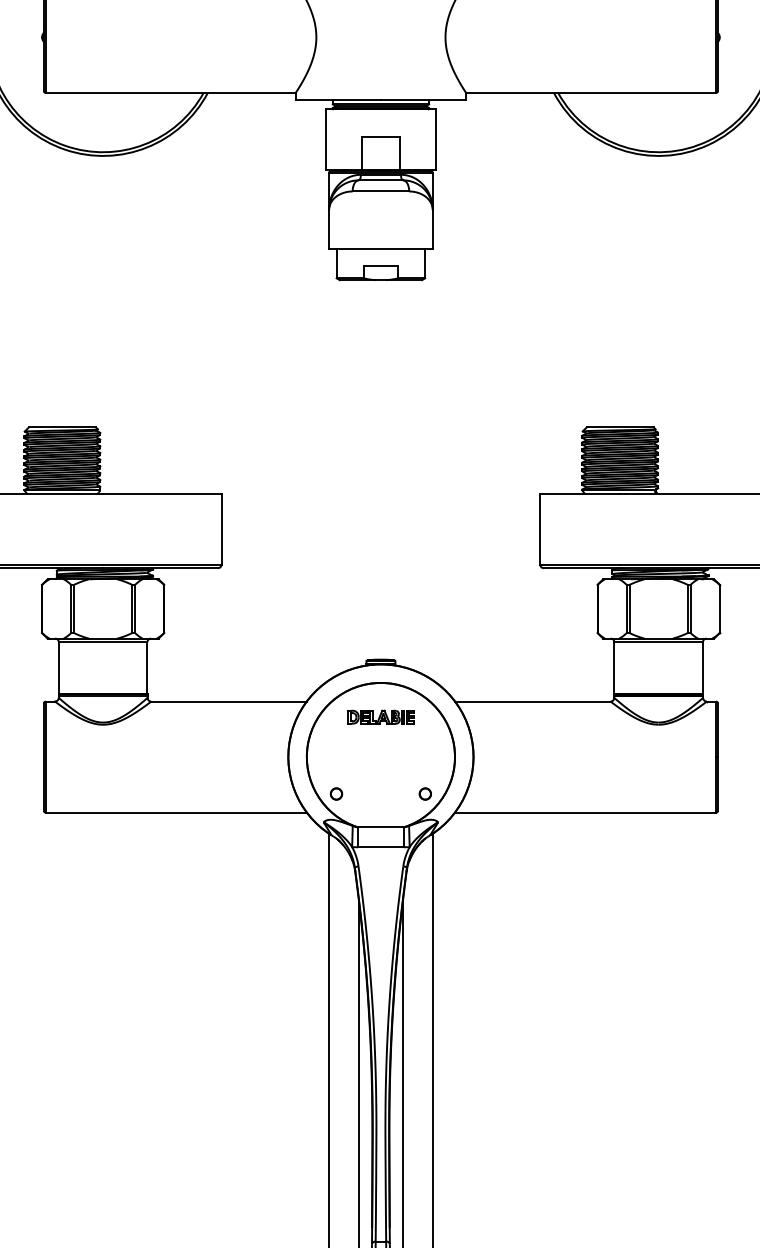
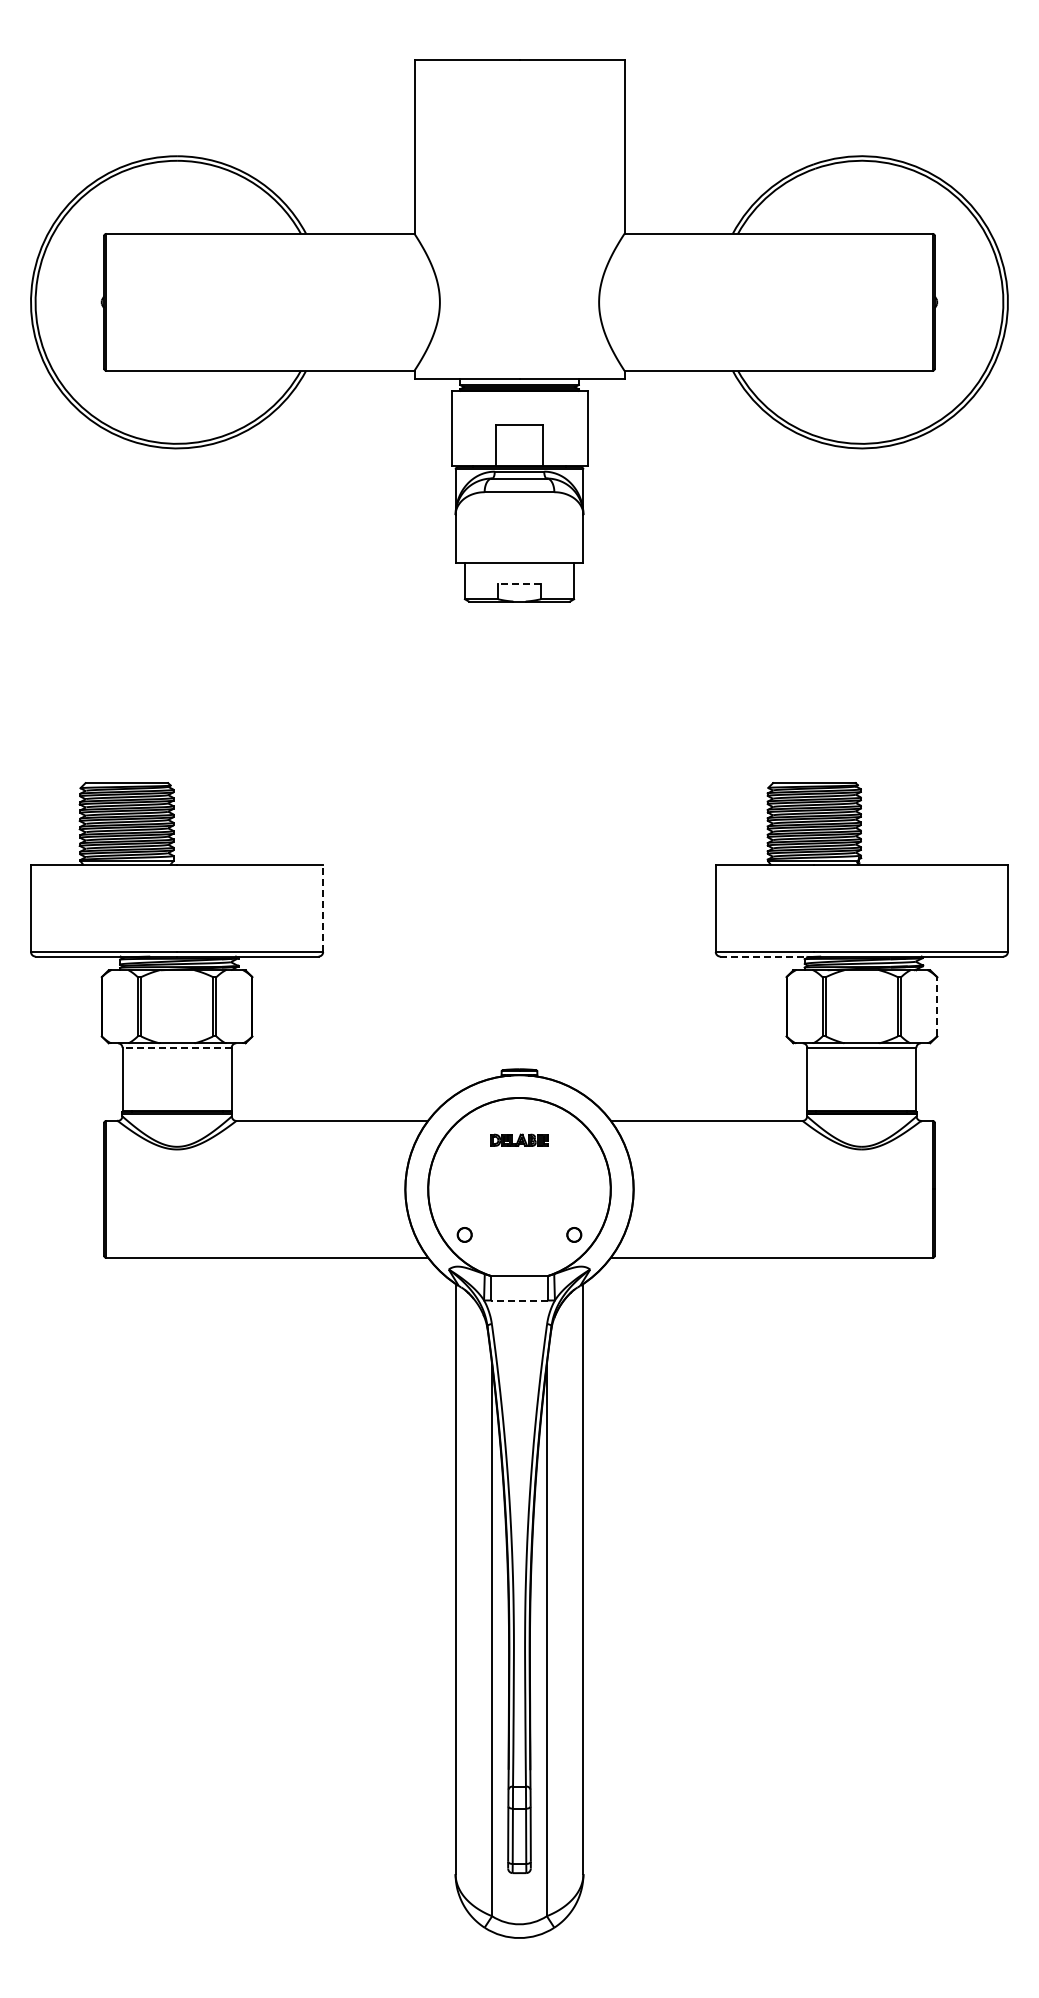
line: (380, 266) -> (519, 584), solid -> dashed
line: (221, 529) -> (323, 908), solid -> dashed
line: (582, 568) -> (768, 956), solid -> dashed
line: (720, 608) -> (937, 1006), solid -> dashed
line: (103, 641) -> (177, 1047), solid -> dashed
part: (380, 717) -> (519, 1140), size x0.7
line: (380, 847) -> (518, 1300), solid -> dashed

